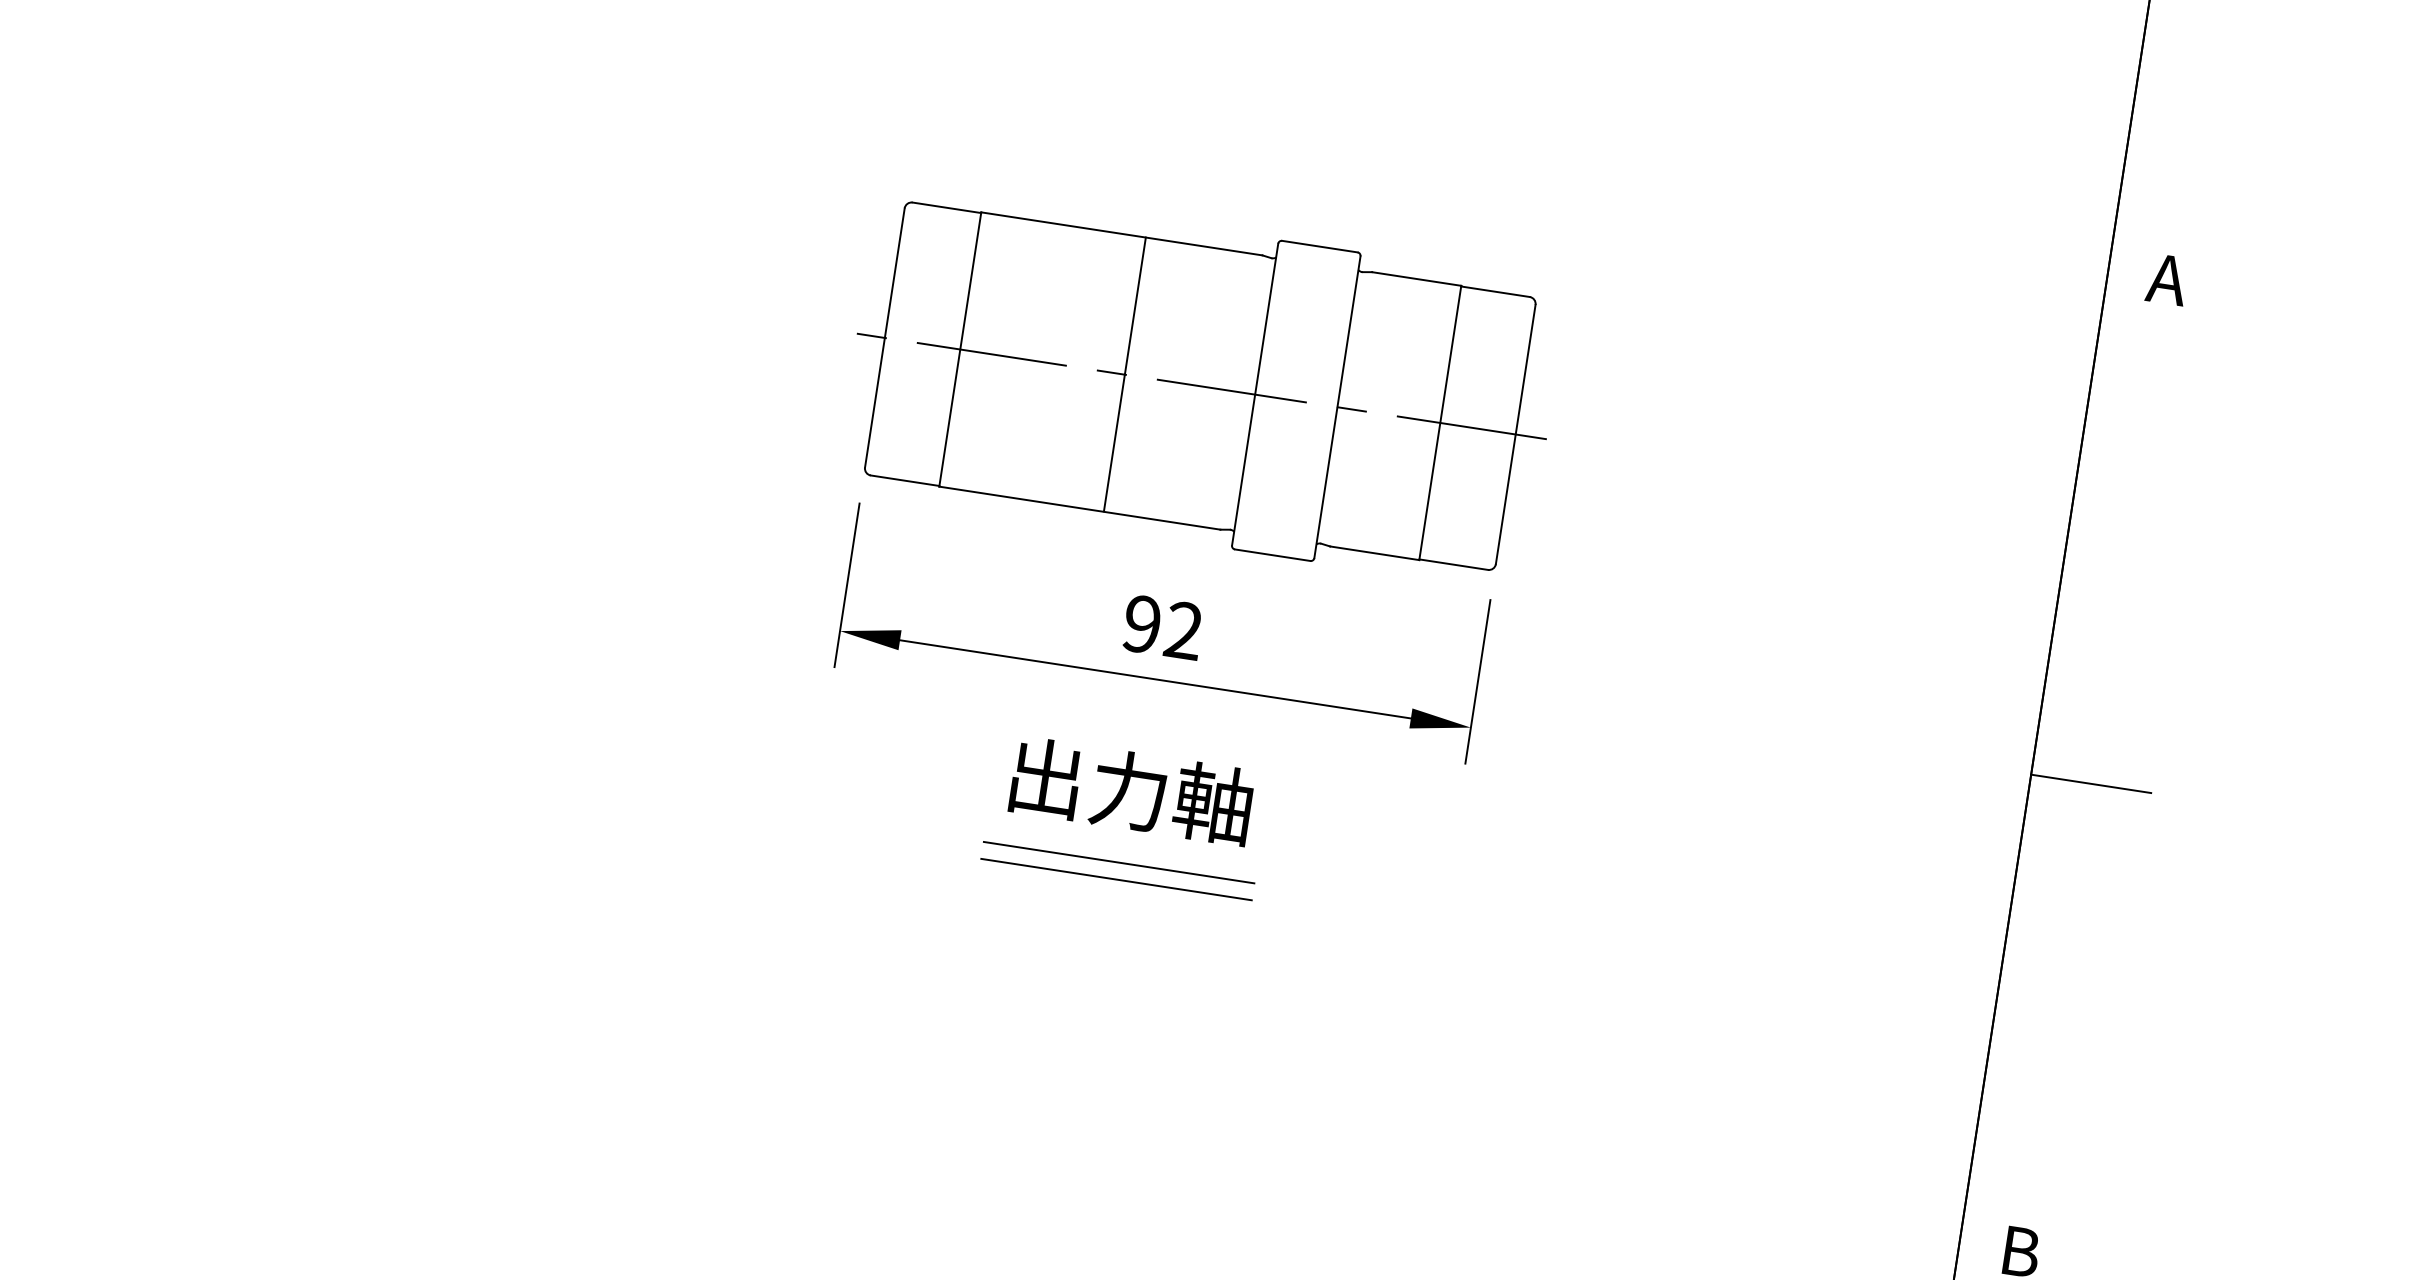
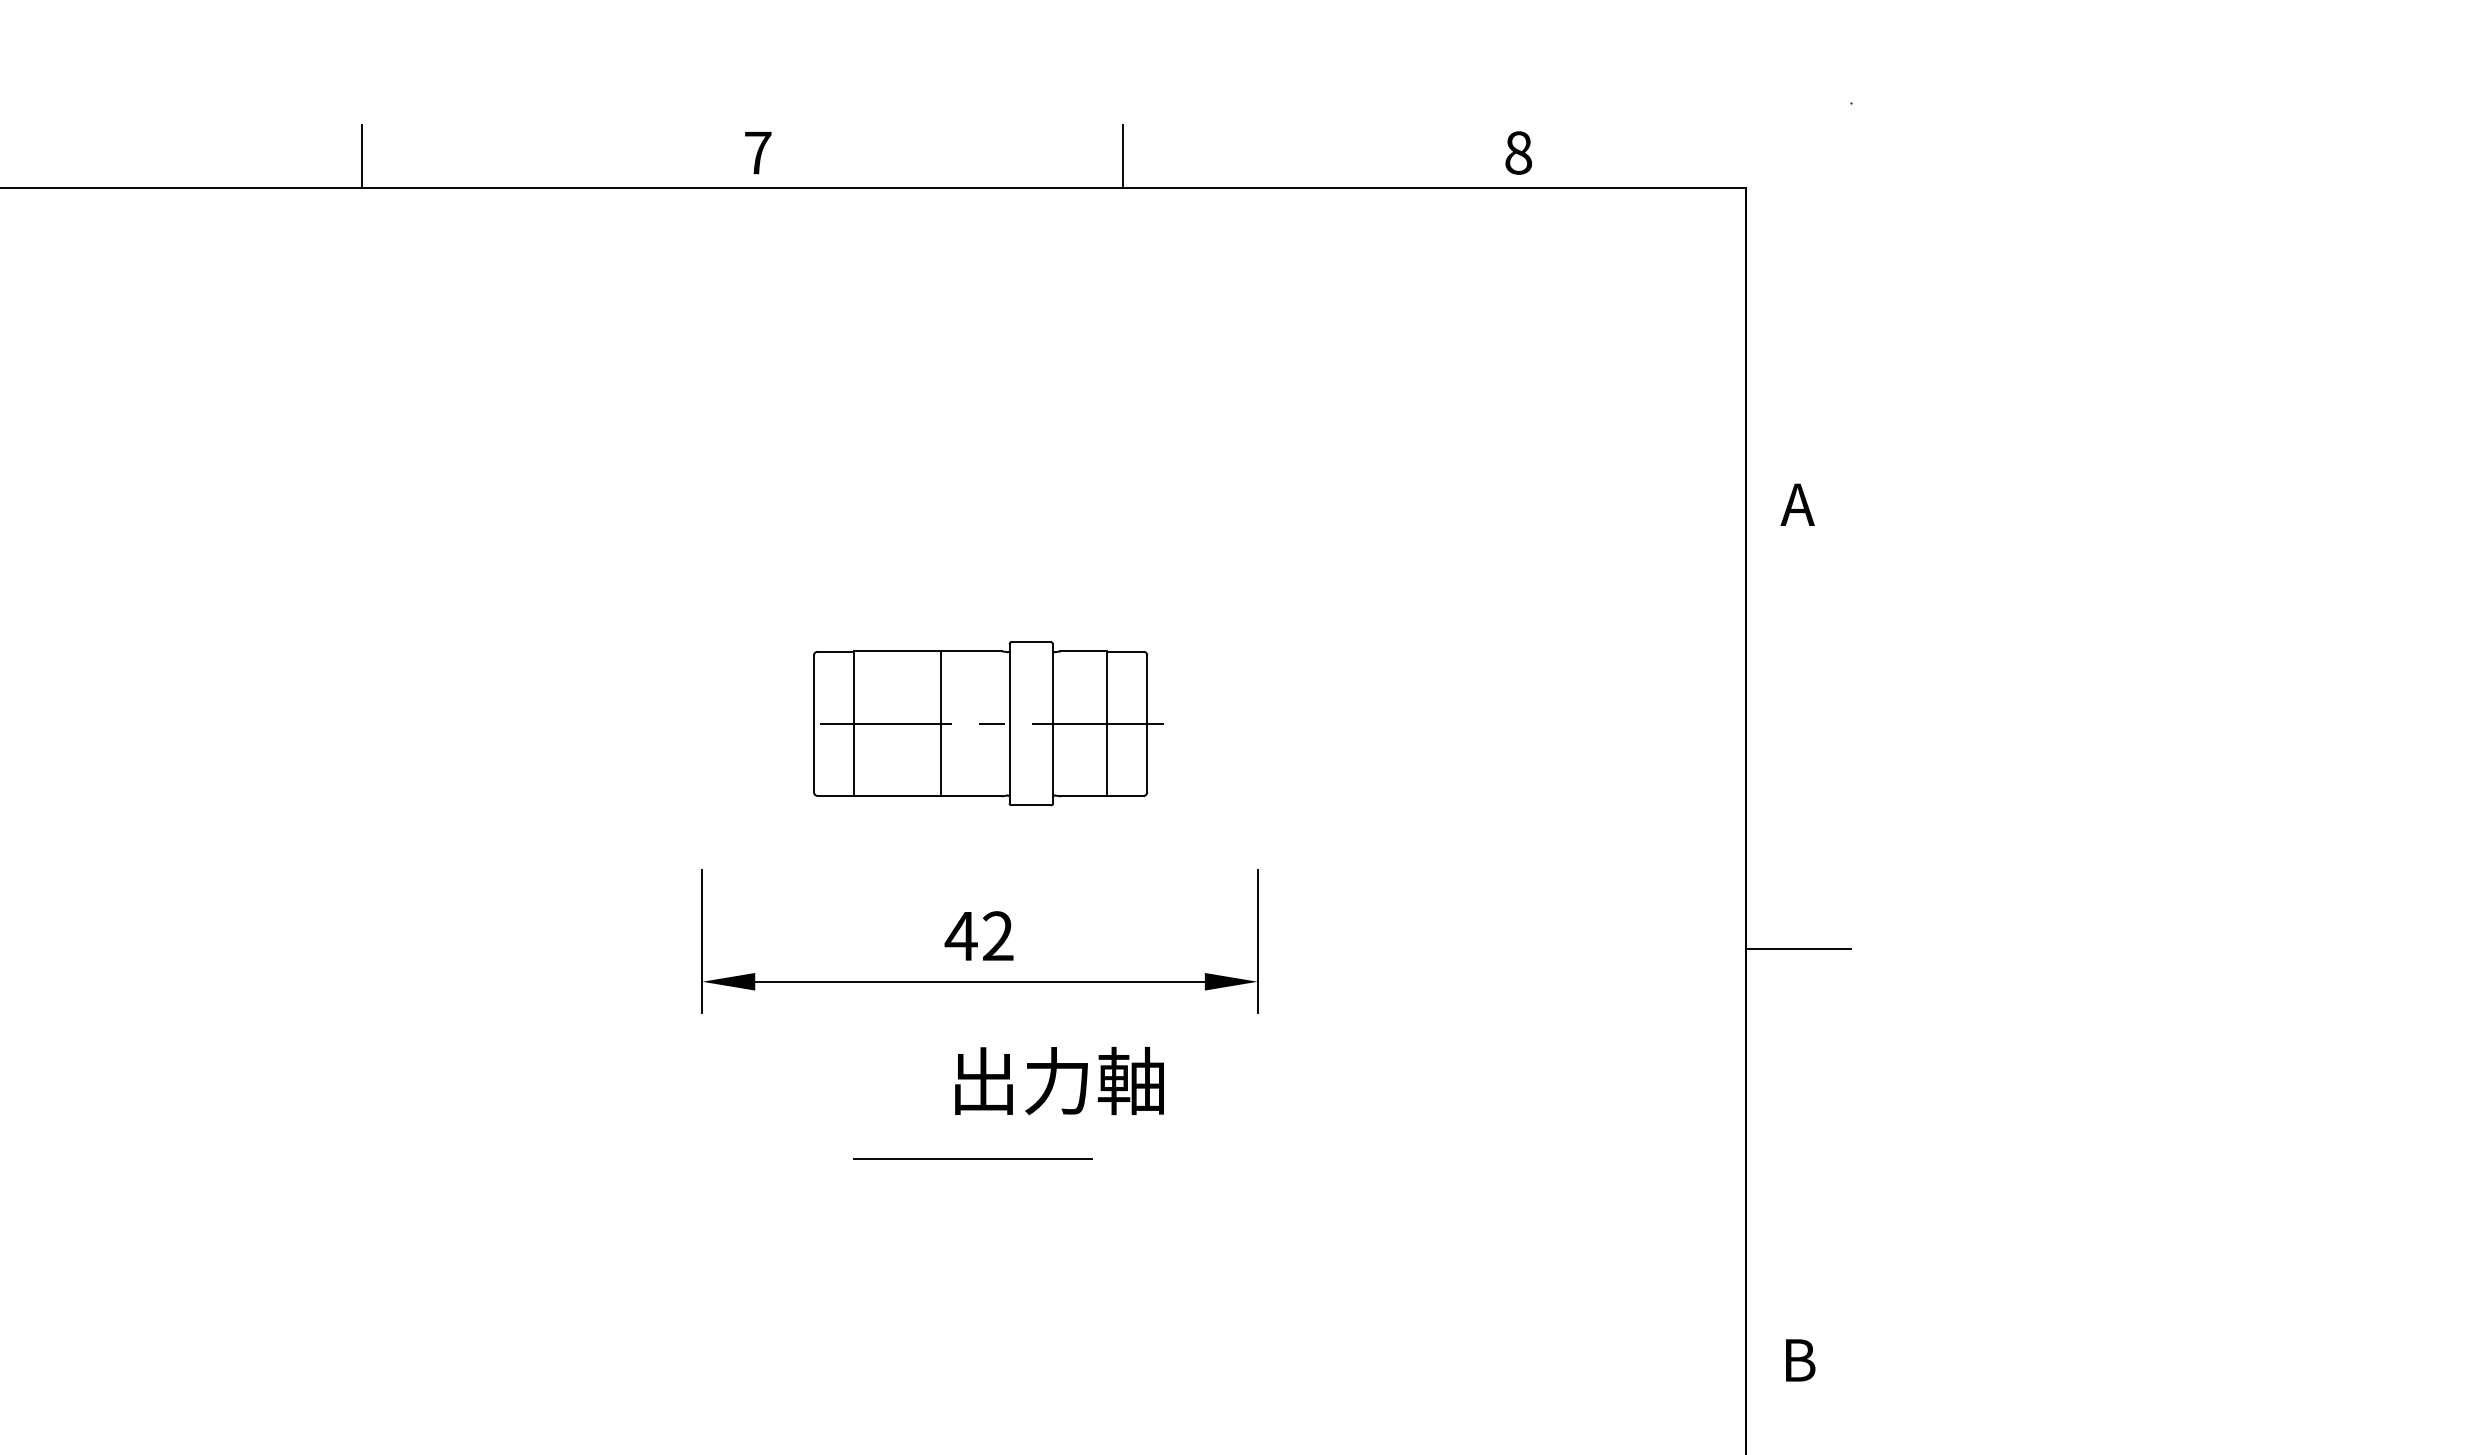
part: (1202, 386) -> (981, 723), size x0.6
text: (1141, 624) -> (960, 936), 92 -> 42
text: (1131, 791) -> (1059, 1081), moved
line: (1118, 862) -> (972, 1144), removed

